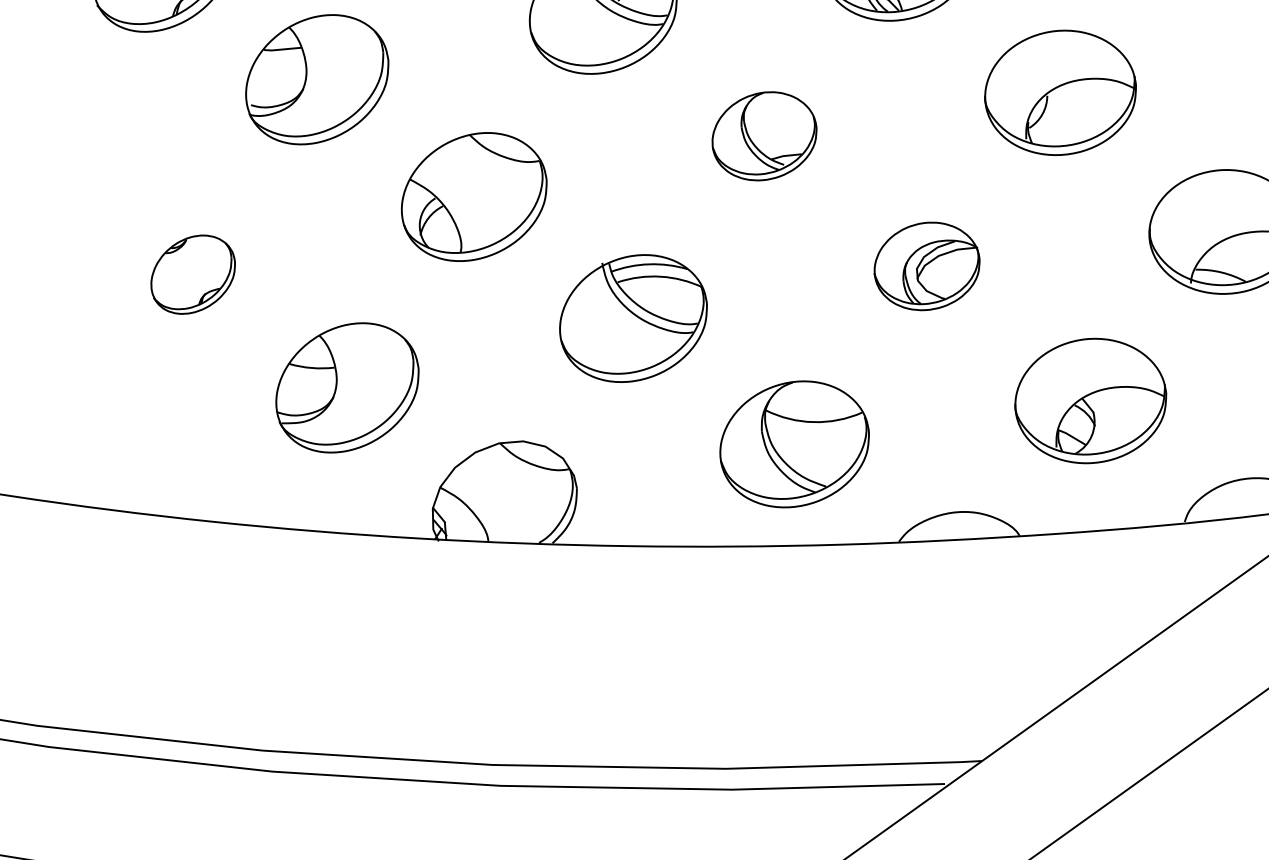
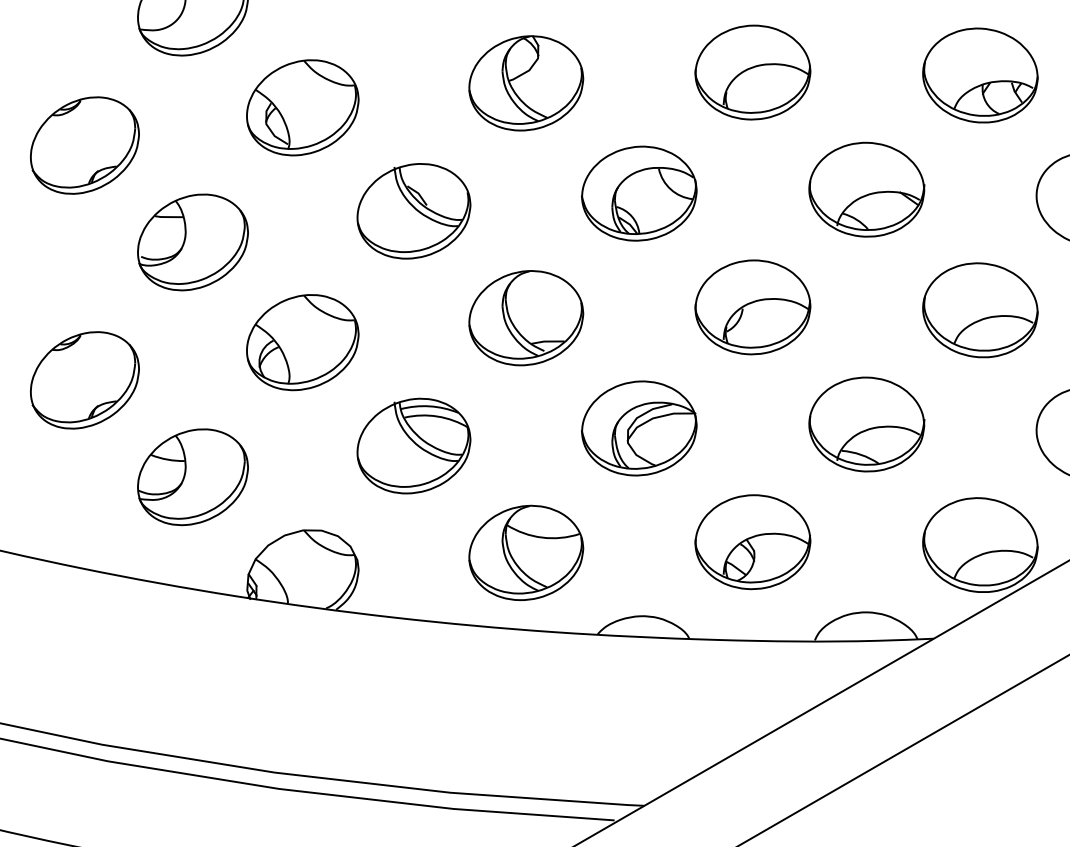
part: (764, 136) -> (526, 318), size x1.43
part: (927, 266) -> (639, 428), size x1.43
part: (192, 274) -> (84, 380), size x1.67

